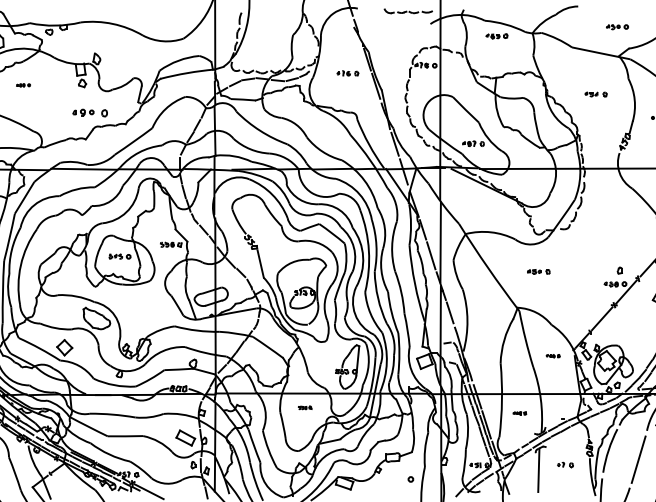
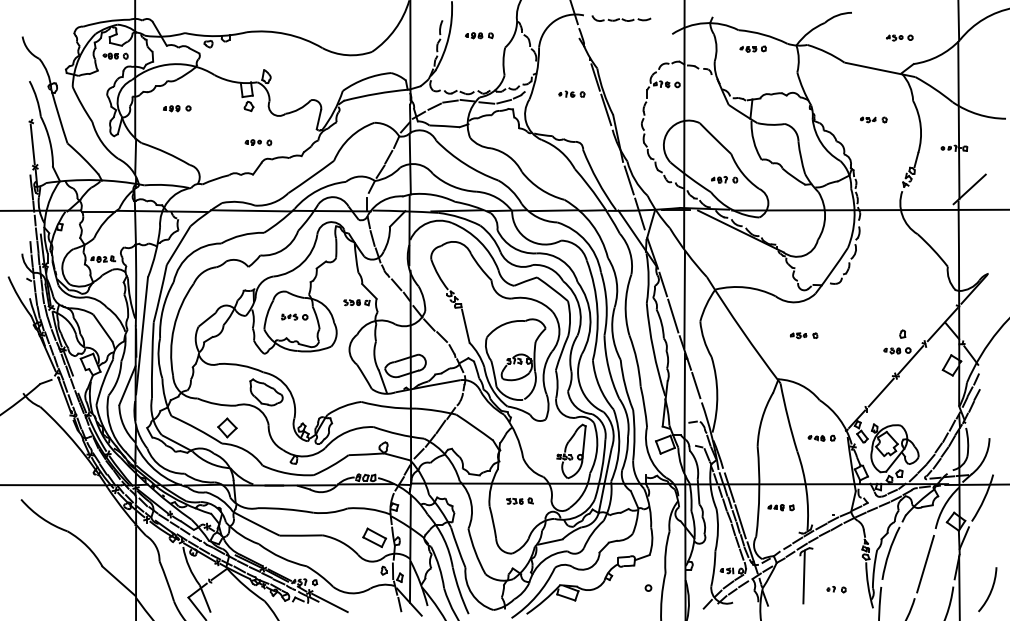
part: (408, 11) -> (621, 18), moved
part: (271, 25) -> (479, 35), added
part: (23, 85) -> (177, 108), size x1.67
part: (90, 113) -> (258, 142), size x0.62
part: (553, 355) -> (821, 437), size x1.67
part: (304, 407) -> (519, 500), size x1.67
part: (519, 413) -> (780, 507), size x1.67
part: (565, 464) -> (836, 589), moved

